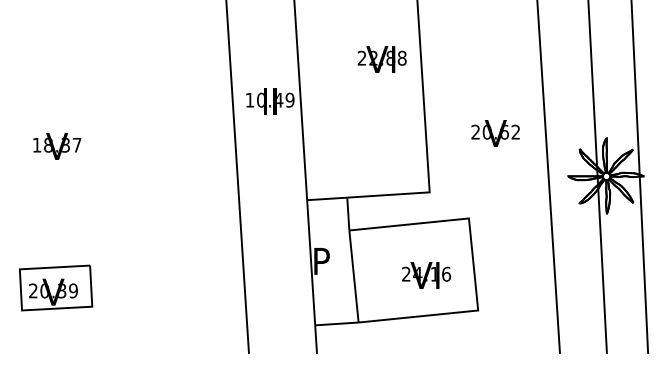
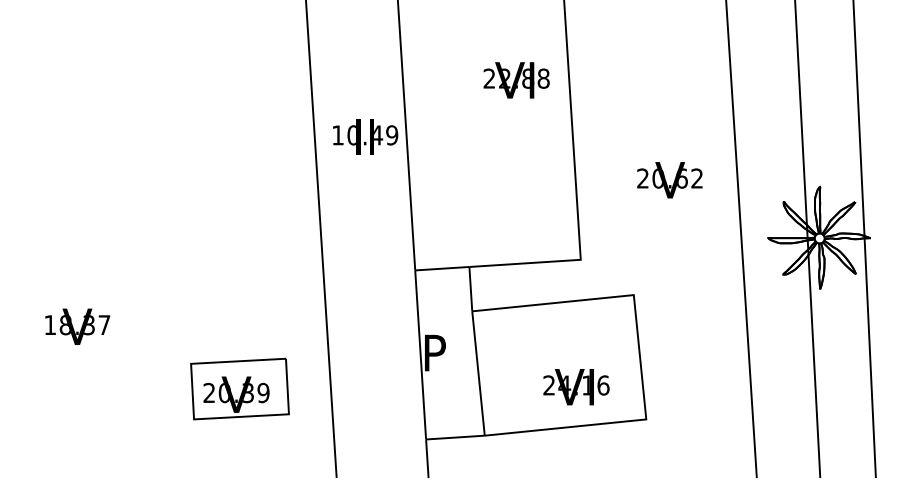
text: (57, 146) -> (77, 326), moved
text: (426, 275) -> (576, 387), moved
part: (55, 287) -> (239, 388), moved

